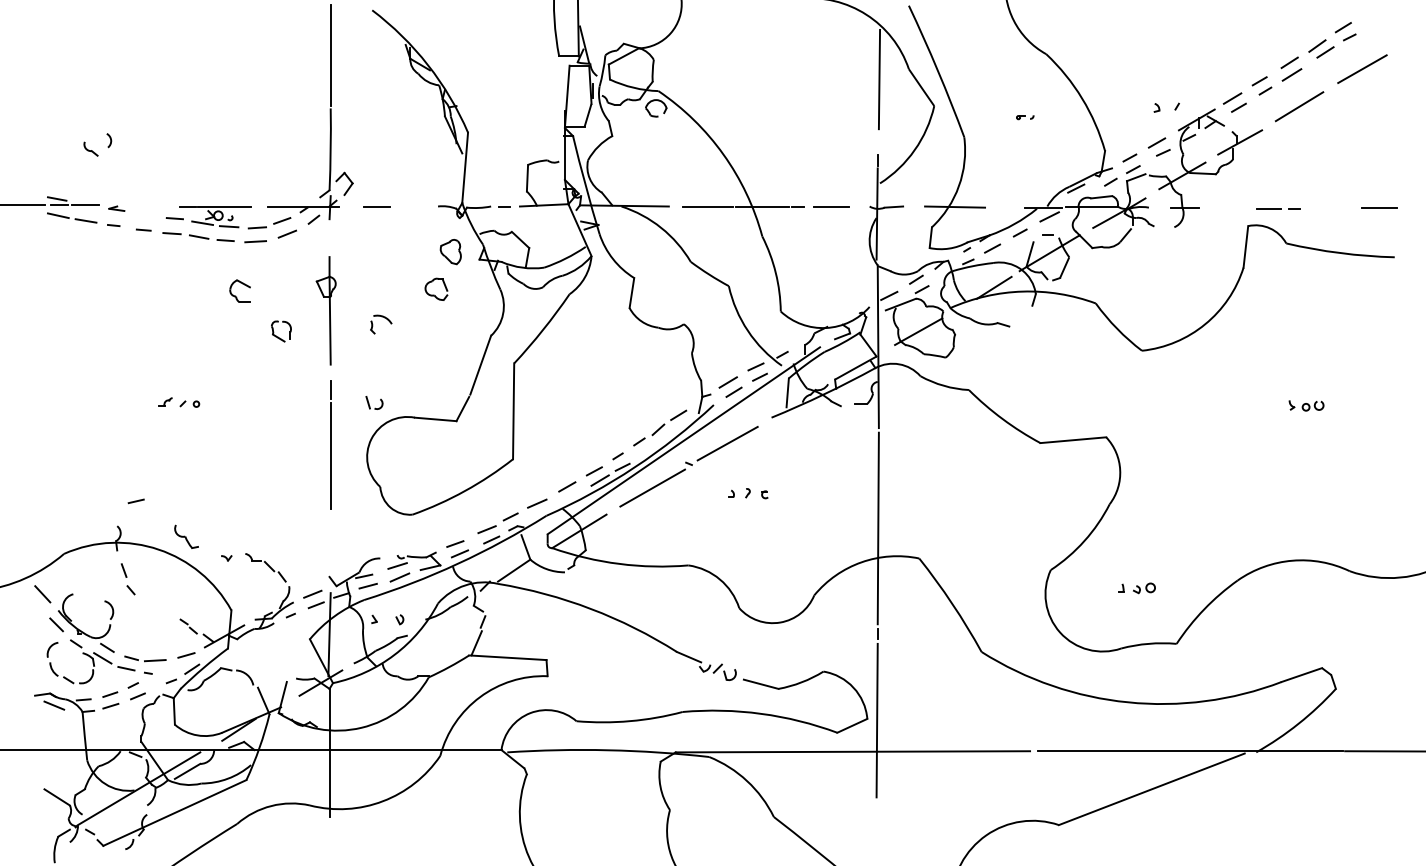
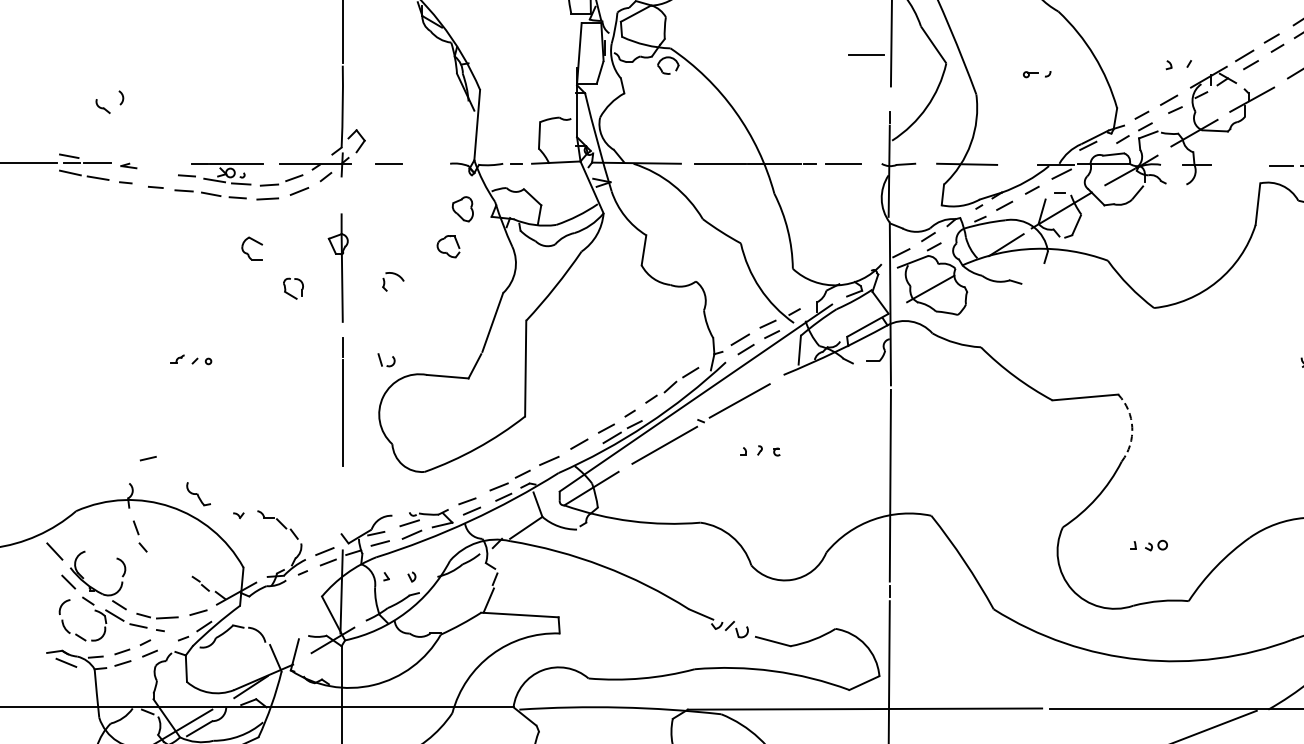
line: (854, 97) -> (866, 54), added
part: (1025, 117) -> (1037, 74), size x1.6
arc: (1120, 470) -> (1132, 427), solid -> dashed

